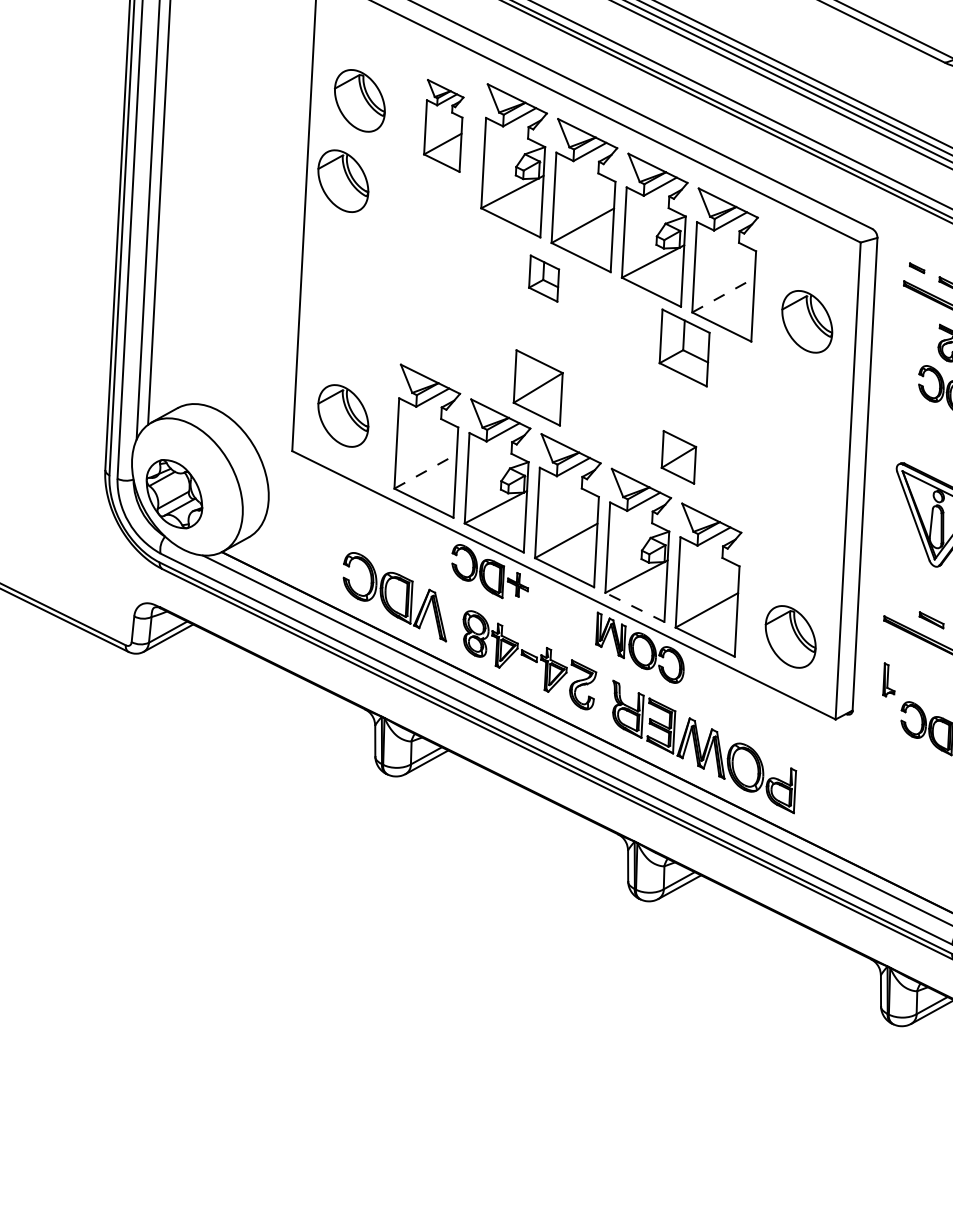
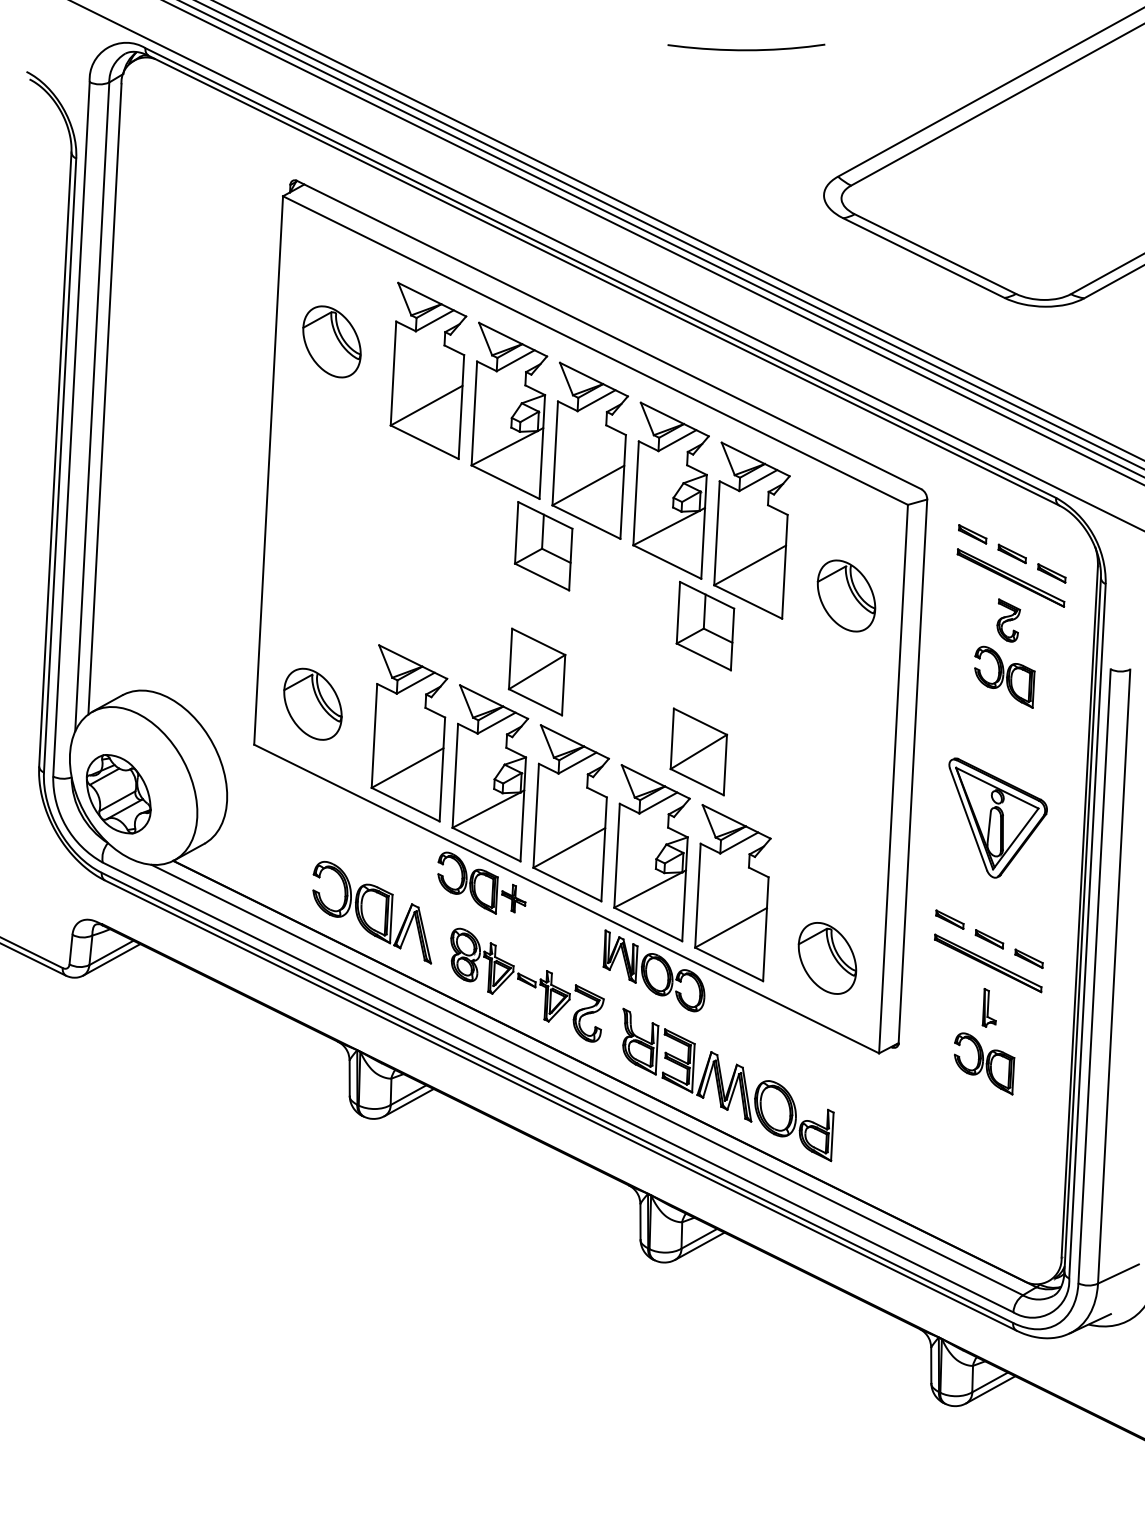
part: (443, 125) -> (428, 370), size x1.67
part: (342, 180) -> (312, 433), removed
part: (916, 268) -> (972, 534), size x1.67
part: (543, 278) -> (543, 546), size x1.67
line: (723, 295) -> (750, 565), dashed -> solid
part: (678, 457) -> (698, 751), size x1.43
line: (425, 471) -> (407, 768), dashed -> solid
part: (896, 603) -> (949, 919), added
line: (635, 607) -> (648, 924), dashed -> solid
part: (888, 679) -> (988, 1007), moved

